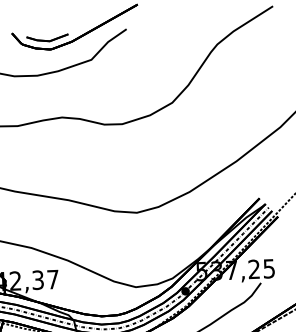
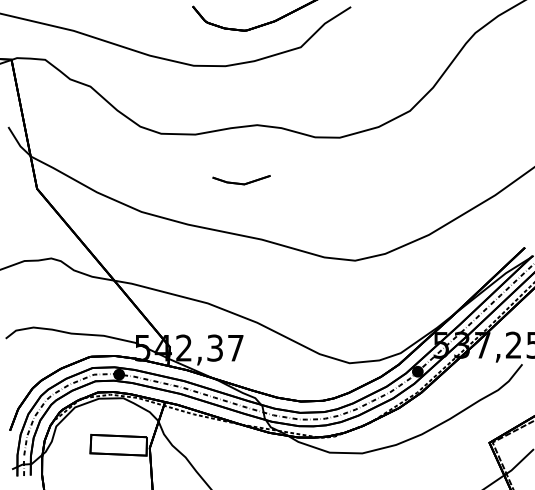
part: (47, 38) -> (241, 180), moved

